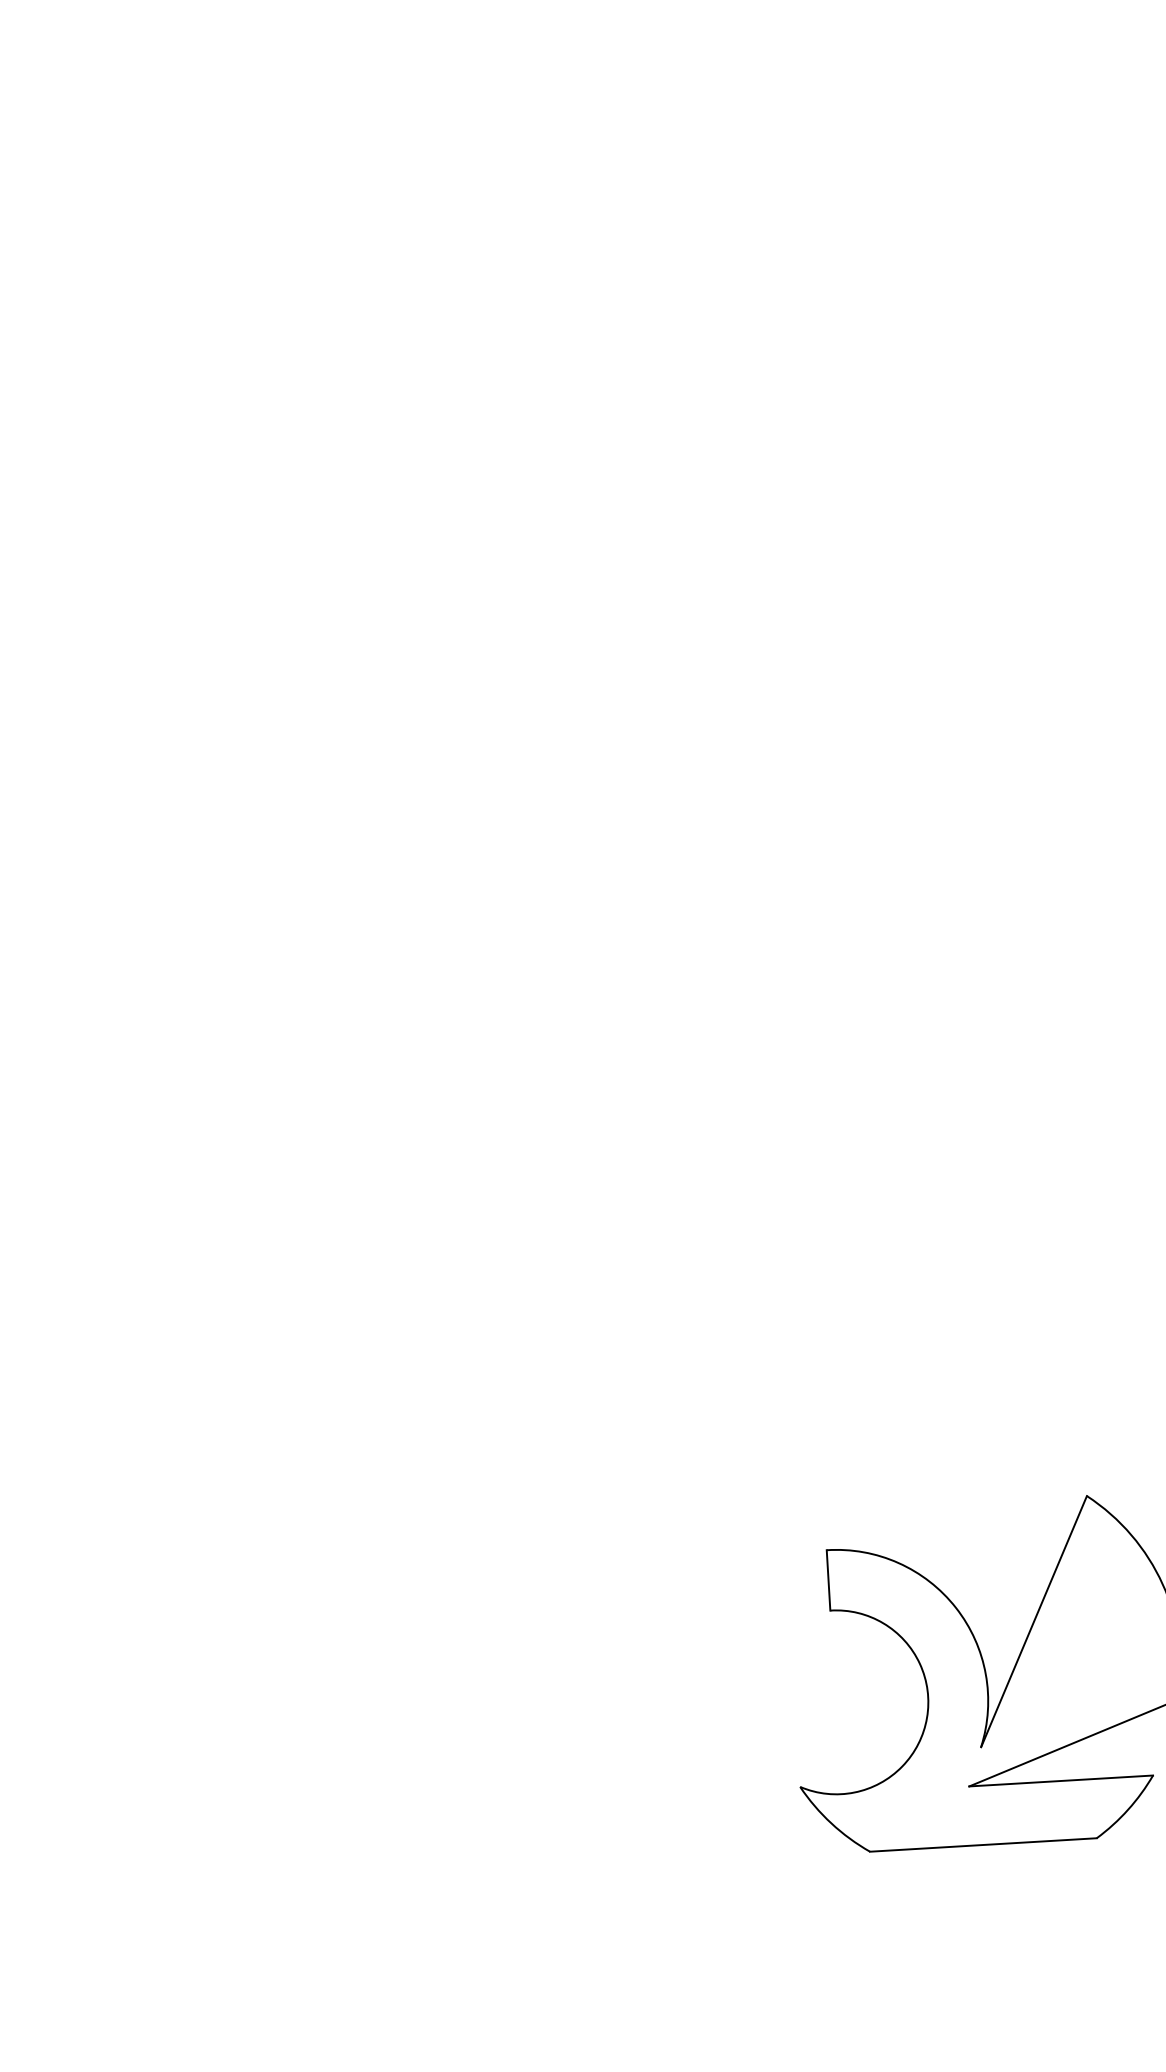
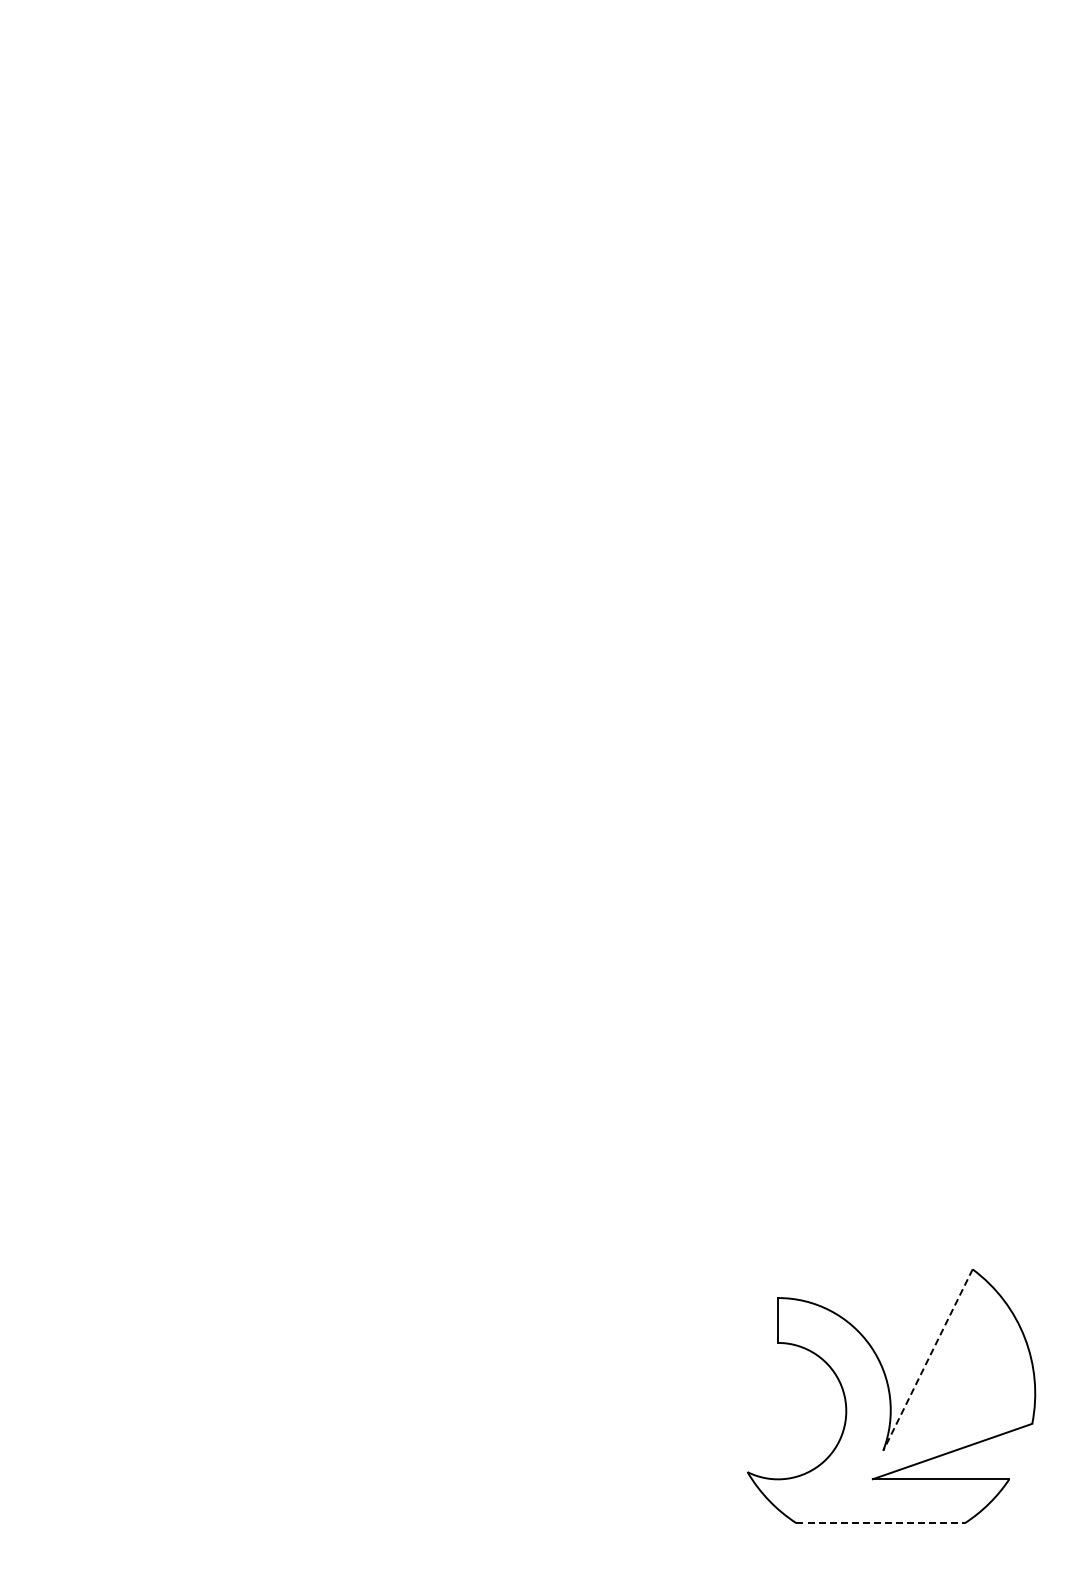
line: (1033, 1622) -> (927, 1360), solid -> dashed
line: (984, 1845) -> (881, 1523), solid -> dashed

